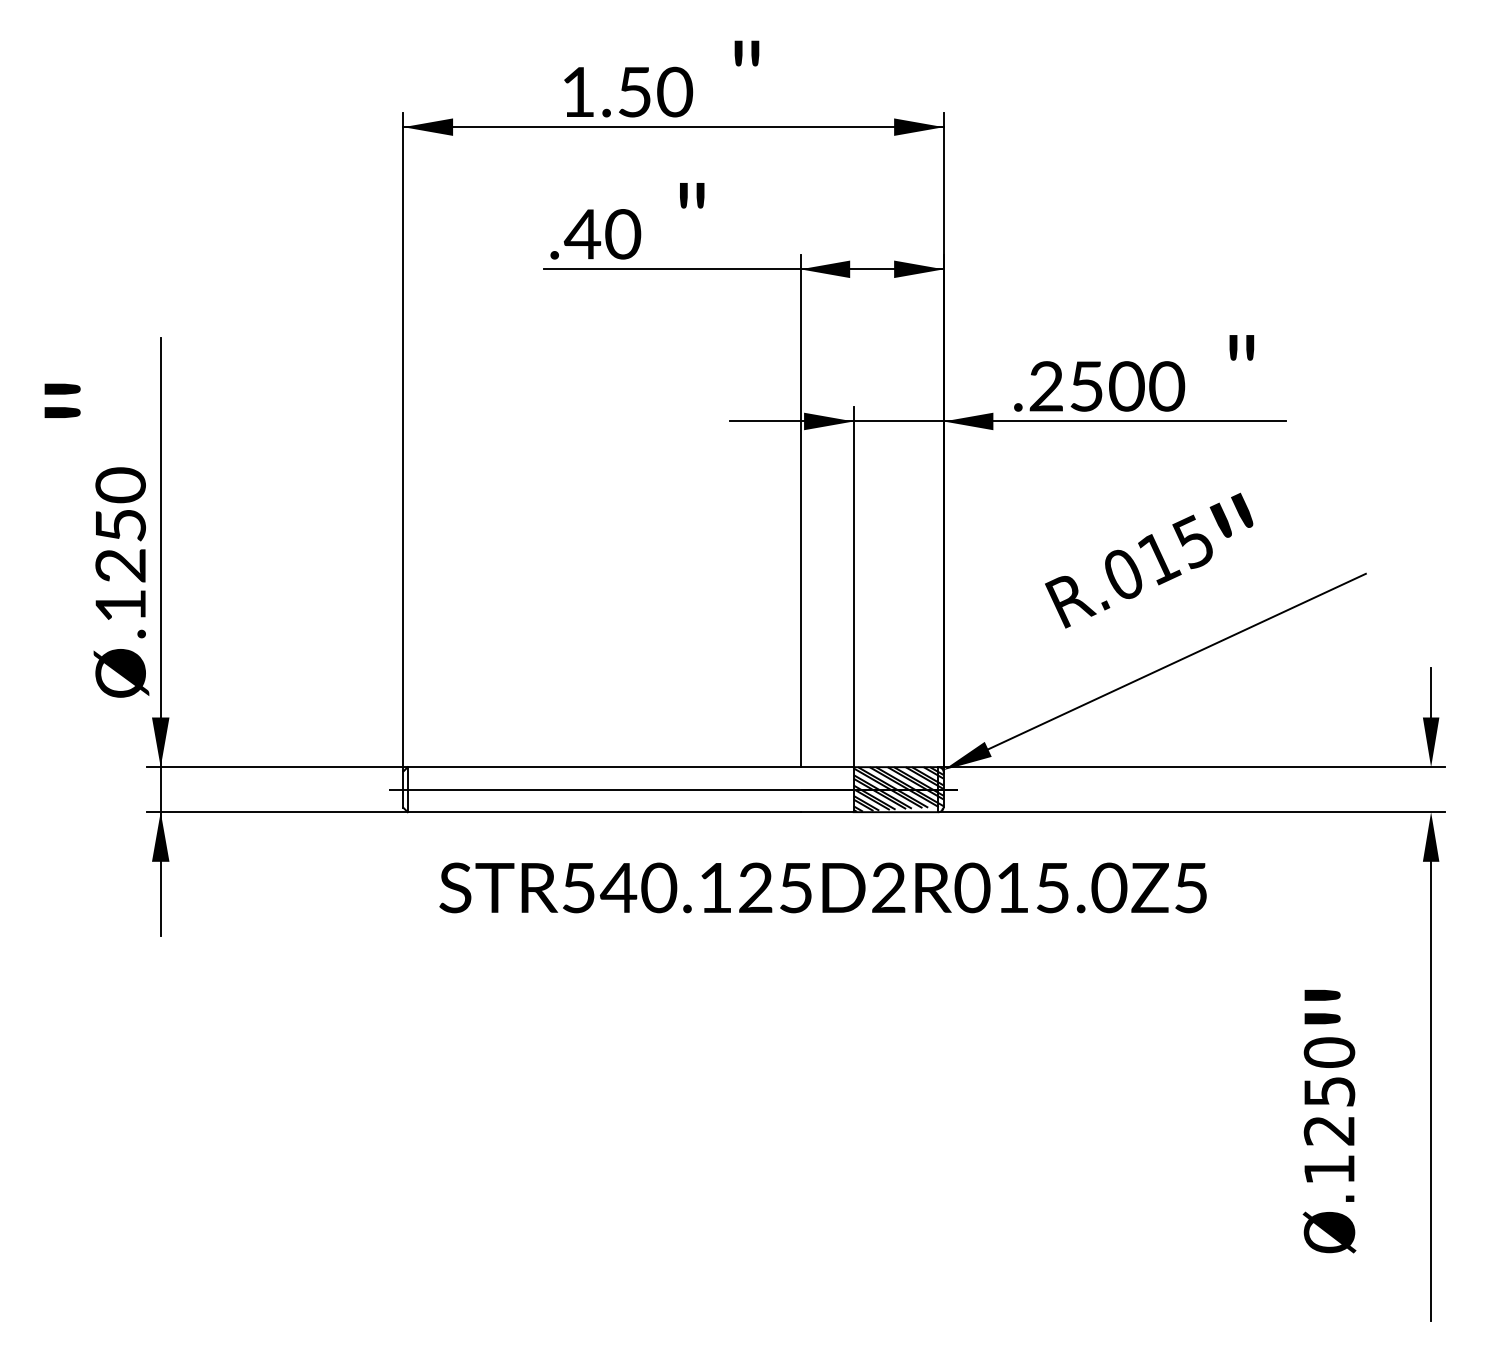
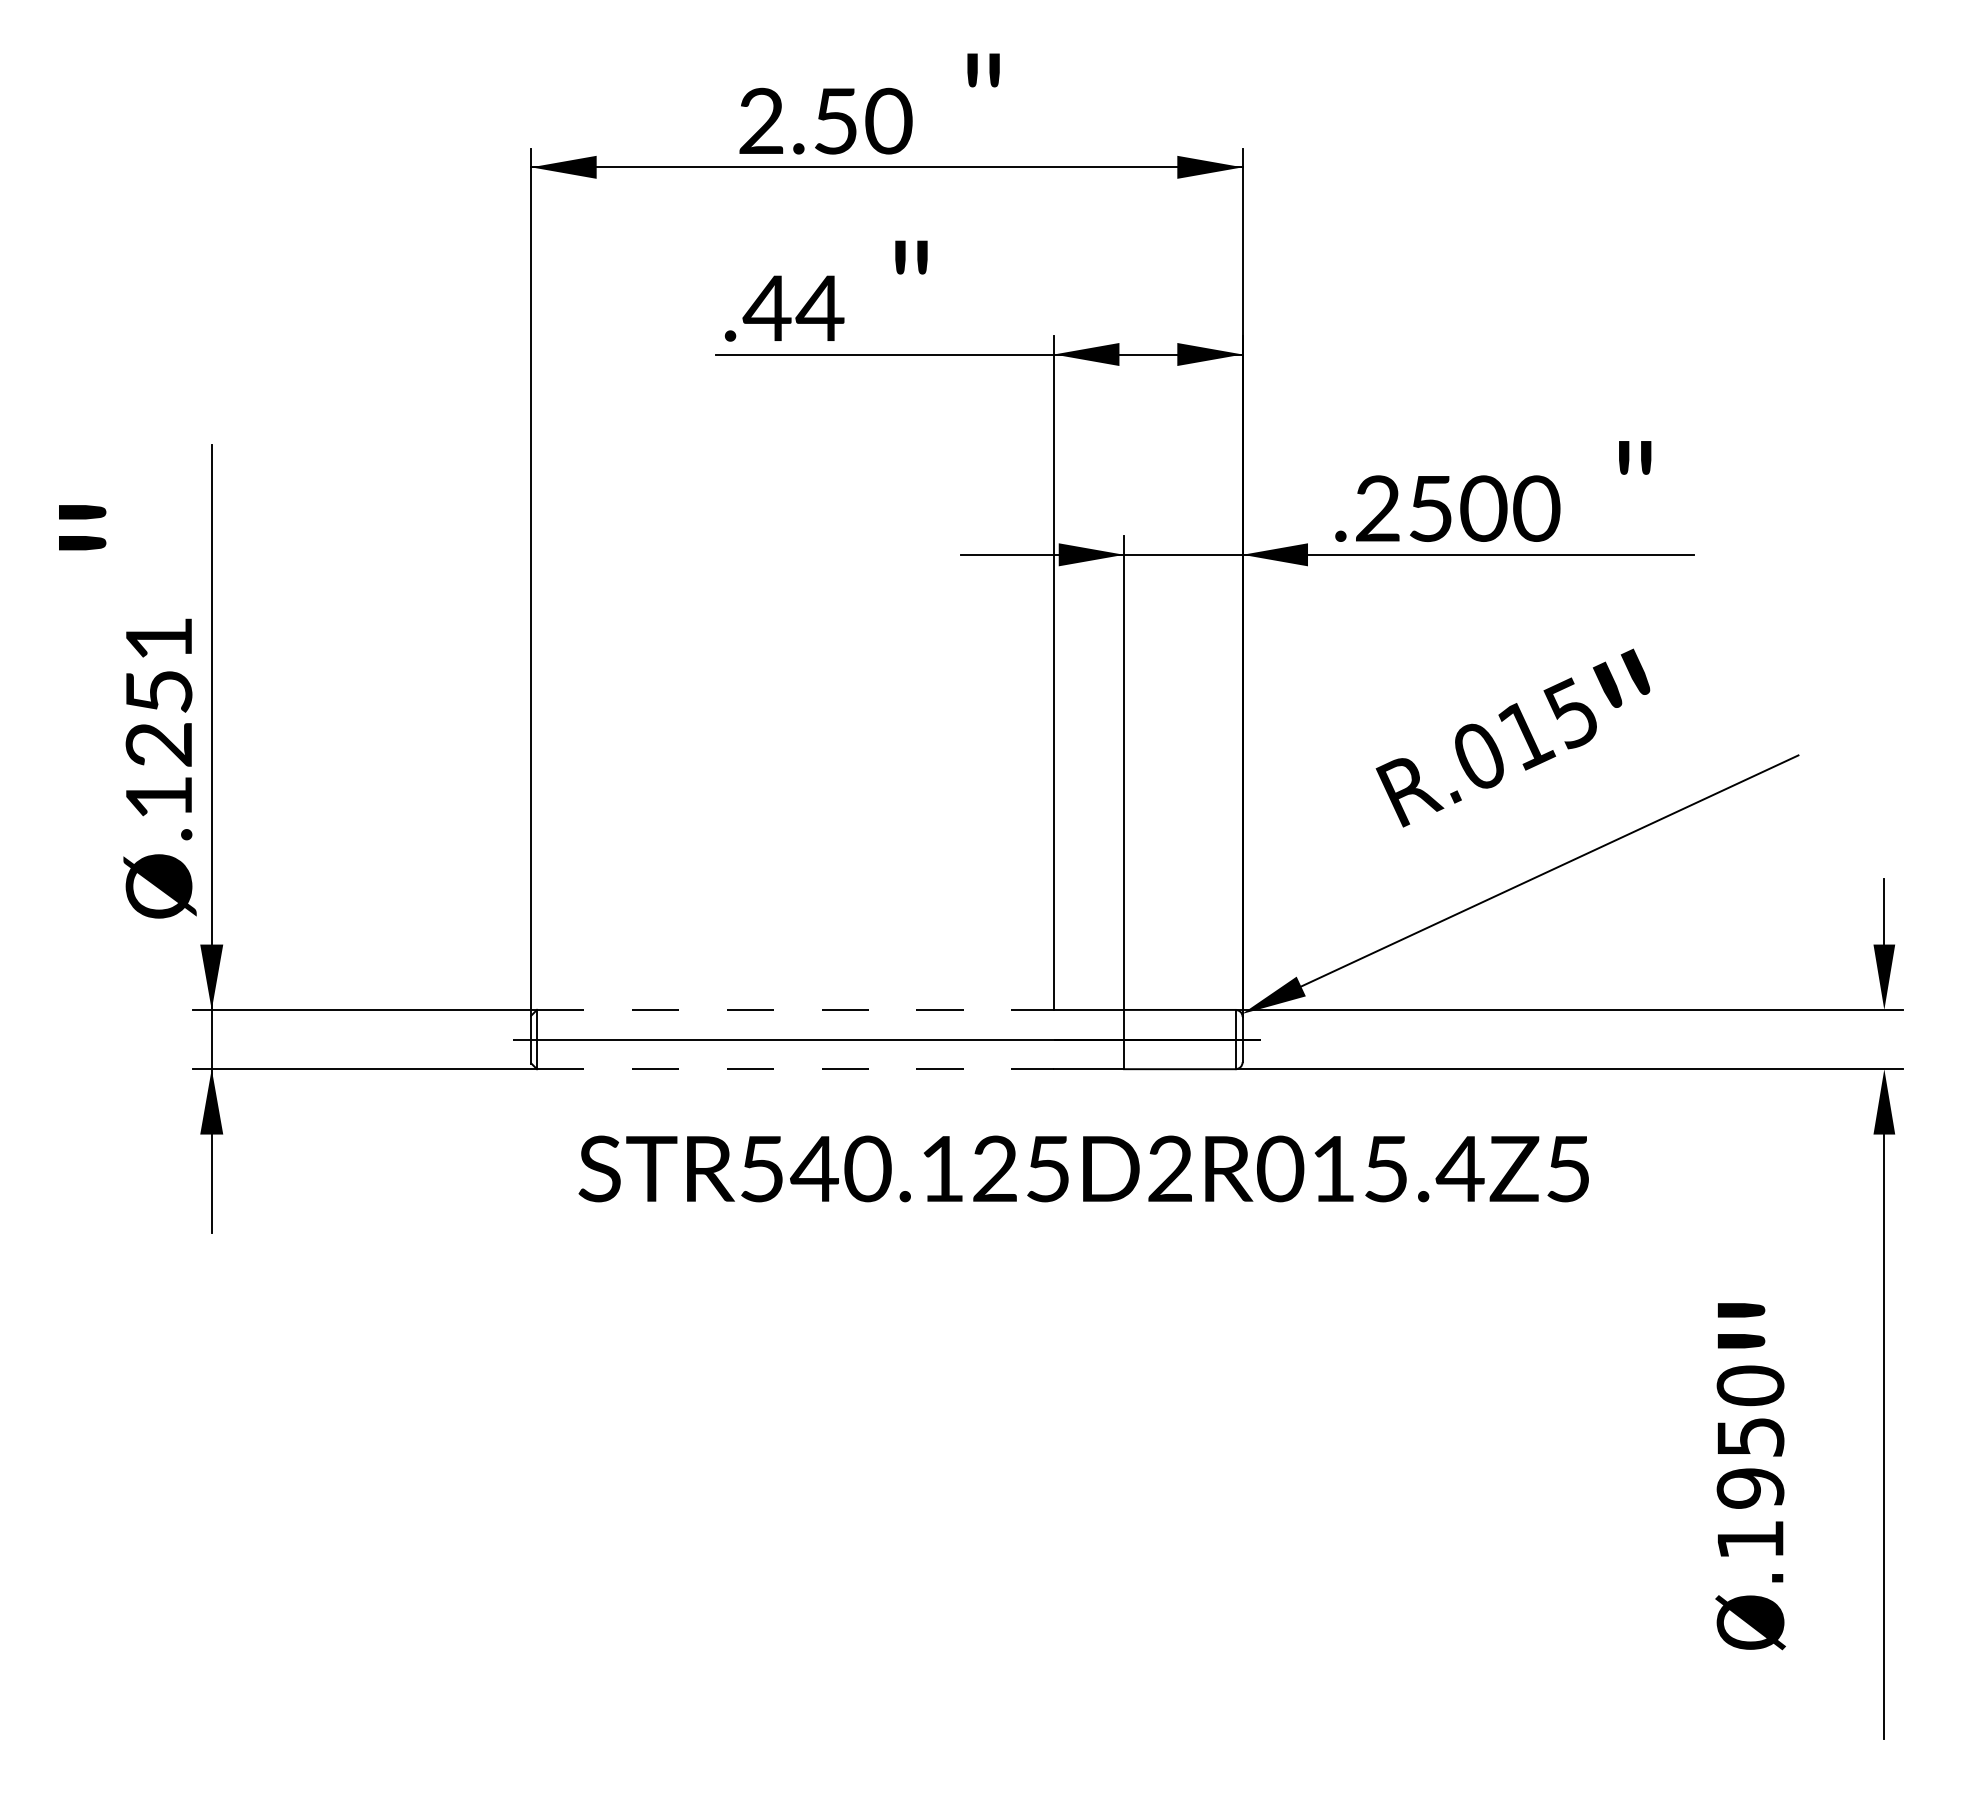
text: (577, 91) -> (760, 120), 1.50 -> 2.50
text: (622, 234) -> (819, 308), .40 -> .44
text: (120, 485) -> (158, 639), .1250 -> .1251
line: (604, 767) -> (796, 1010), solid -> dashed
hatch: (898, 789) -> (1183, 1039), removed
line: (604, 812) -> (796, 1069), solid -> dashed
text: (1108, 887) -> (1459, 1168), STR540.125D2R015.0Z5 -> STR540.125D2R015.4Z5
text: (1329, 1130) -> (1750, 1488), Ø.1250 -> Ø.1950

